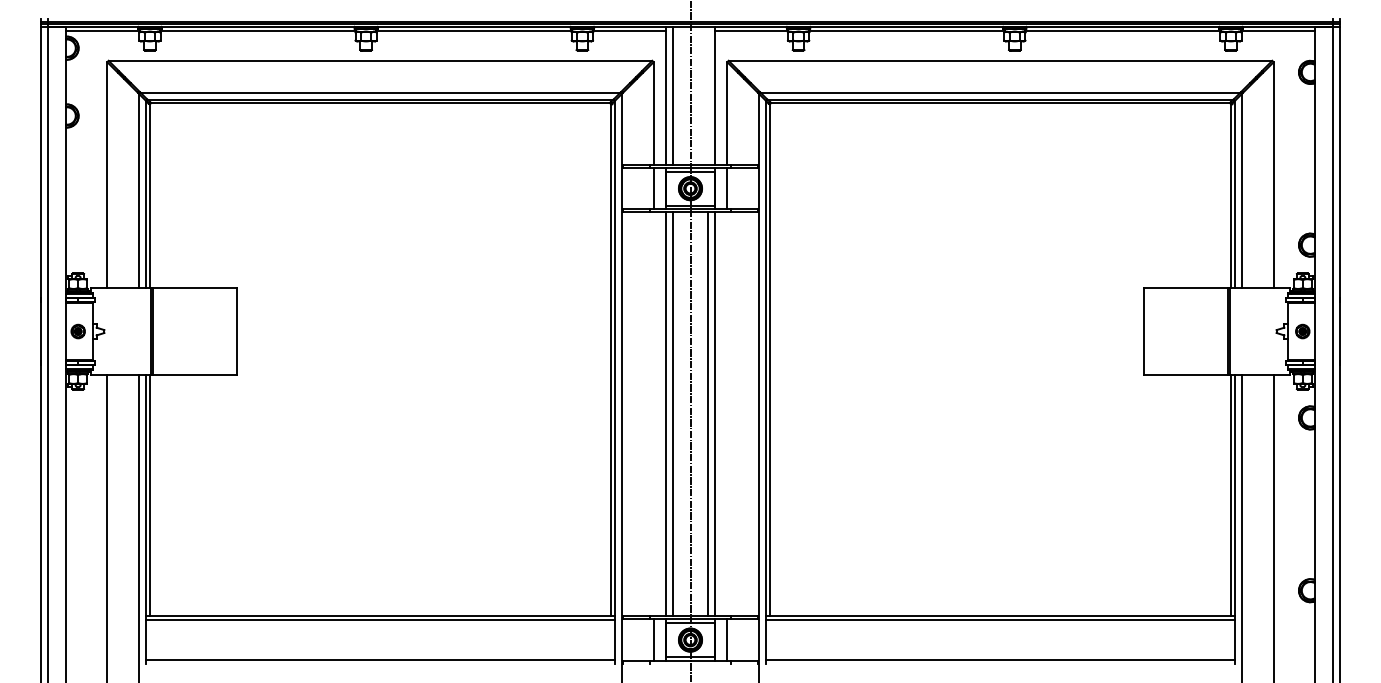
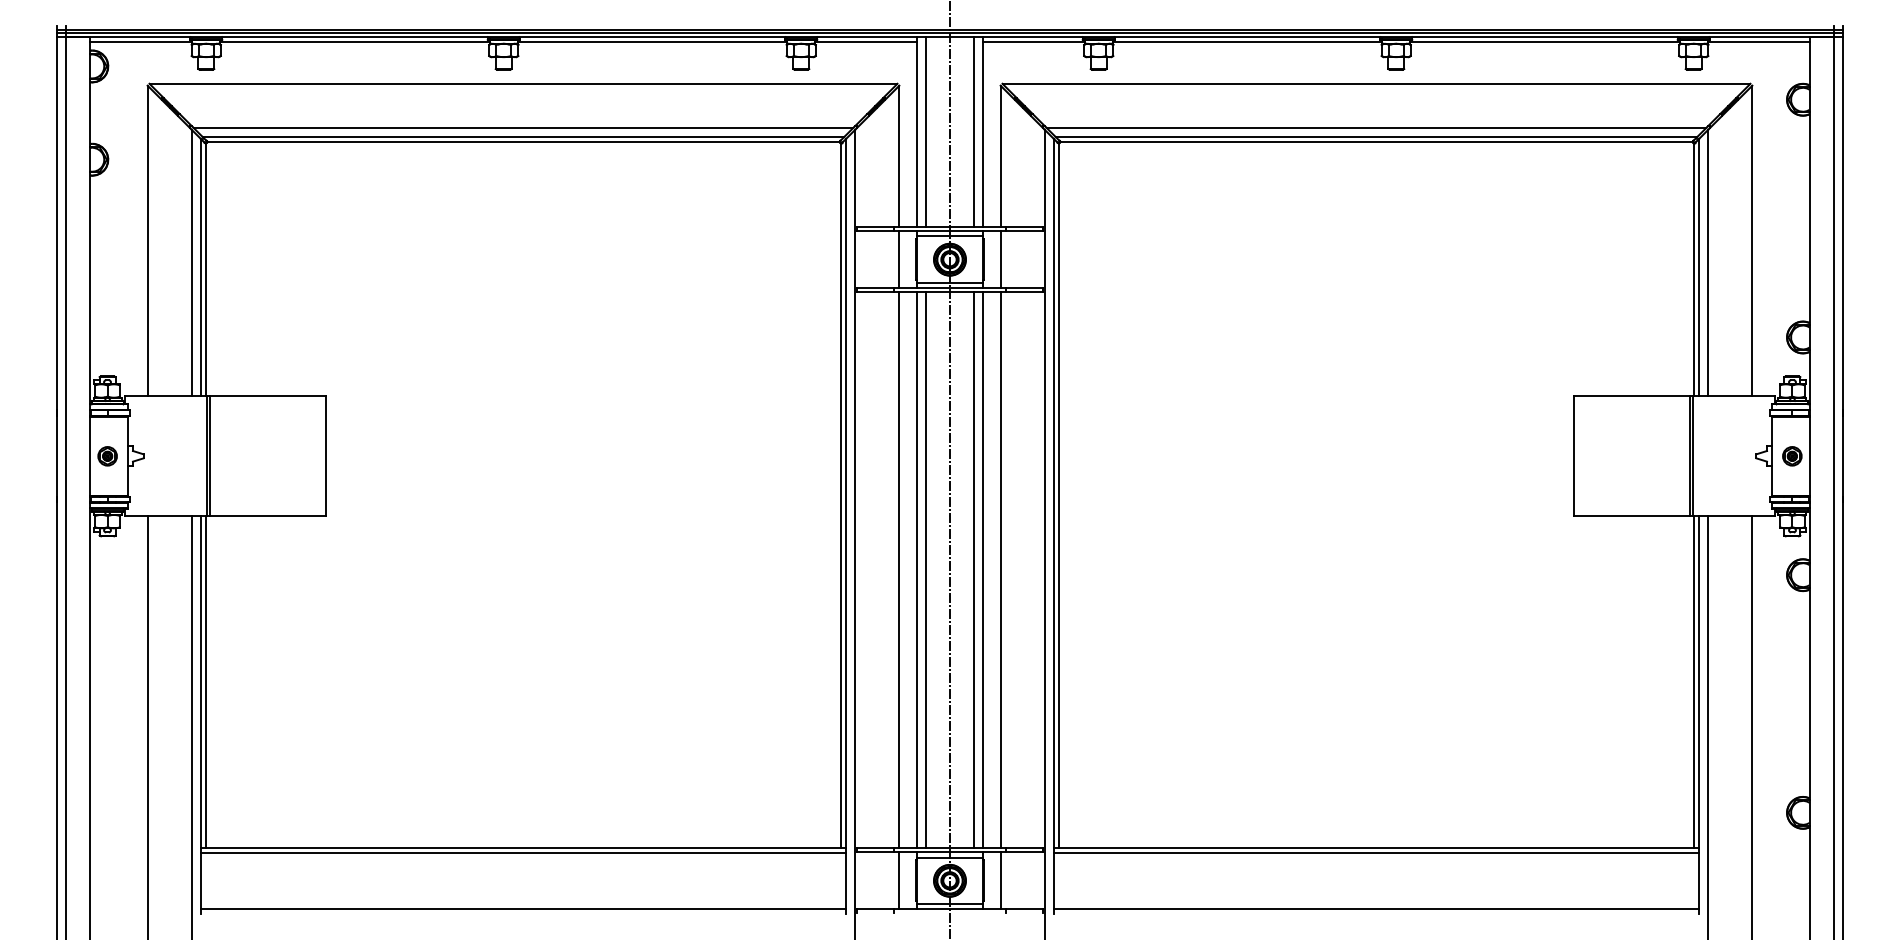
line: (707, 95) -> (973, 131), added
line: (653, 414) -> (899, 570), added
line: (727, 414) -> (1000, 570), added

